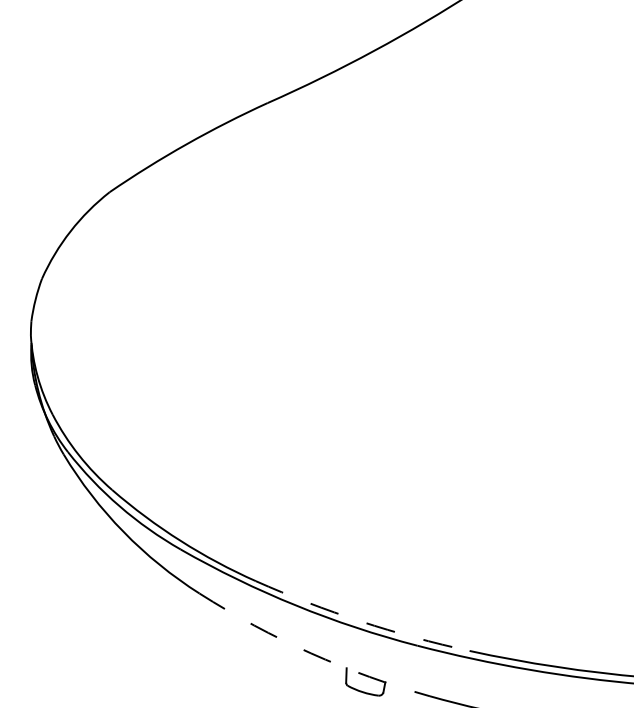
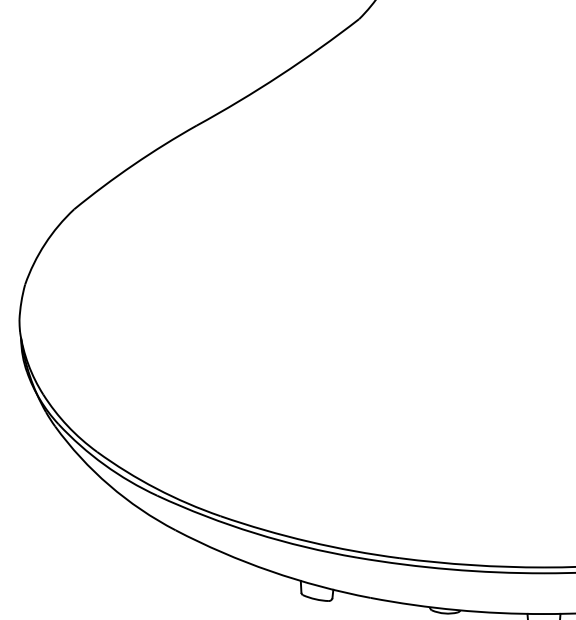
arc: (361, 621) -> (309, 541), dashed -> solid
arc: (310, 653) -> (270, 571), dashed -> solid

